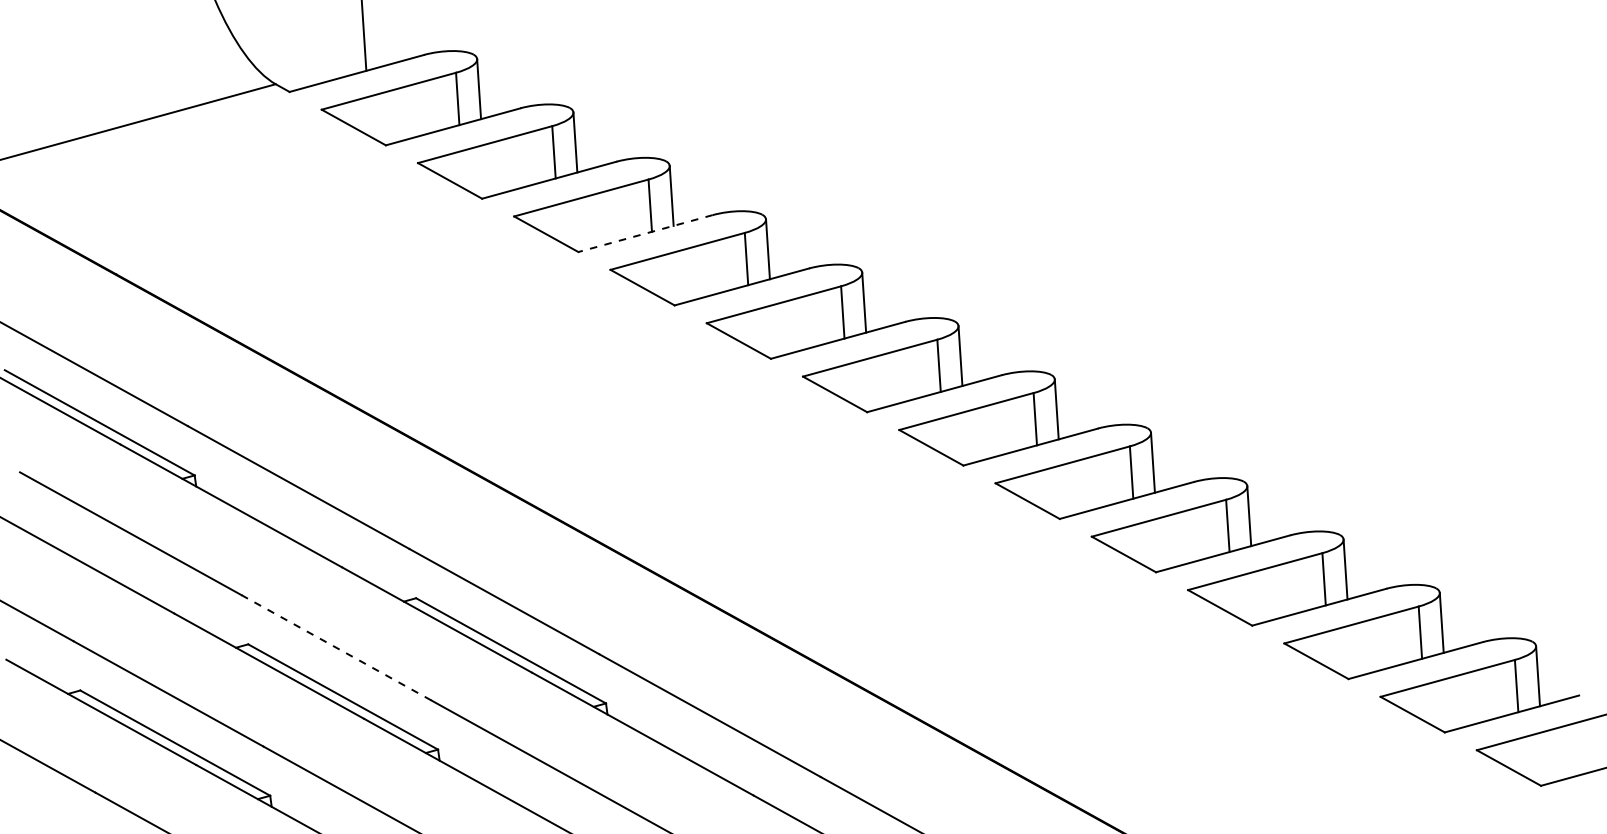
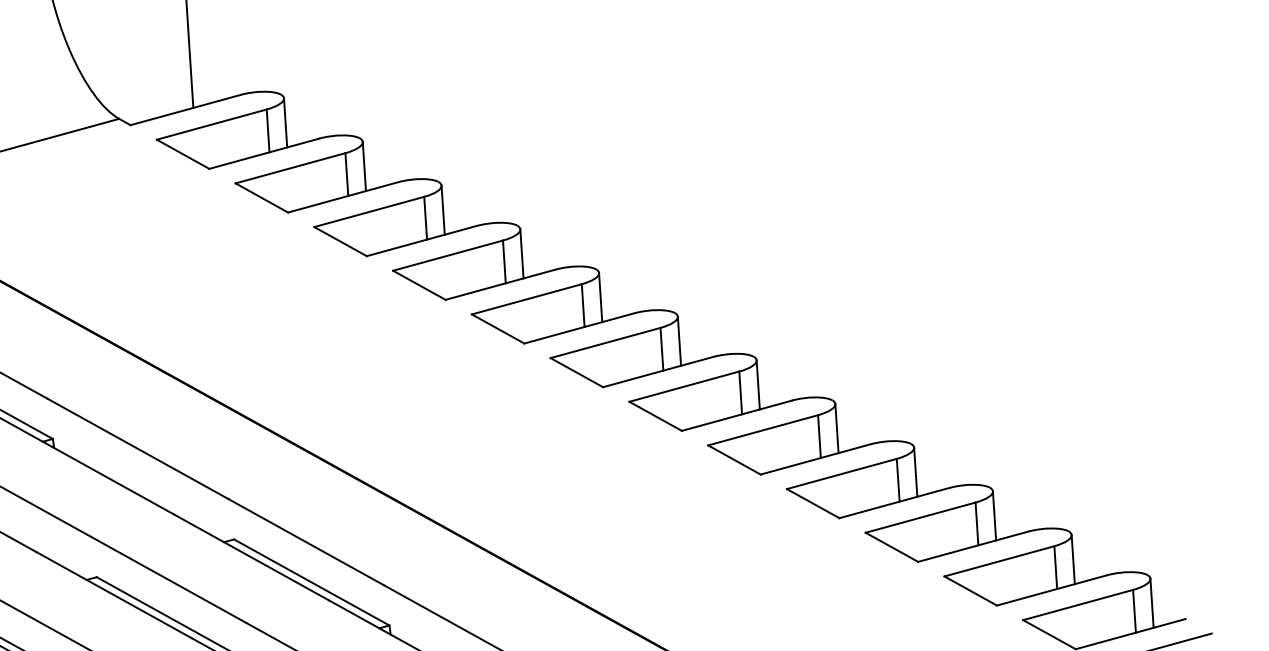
line: (645, 233) -> (421, 241), dashed -> solid
line: (336, 647) -> (168, 579), dashed -> solid

